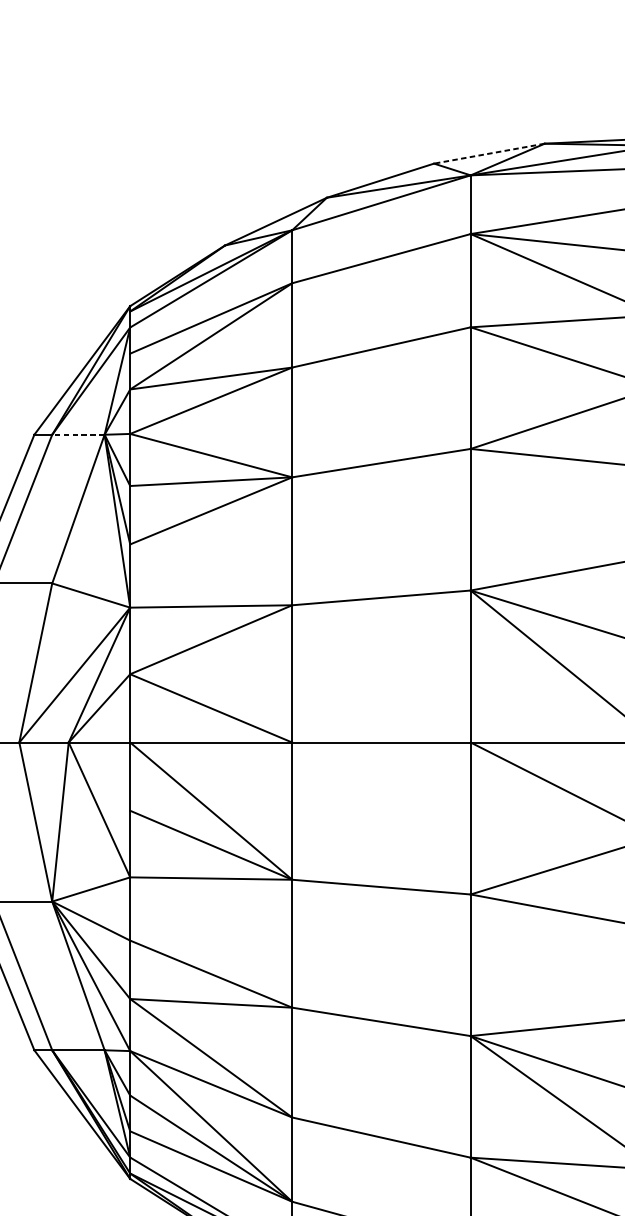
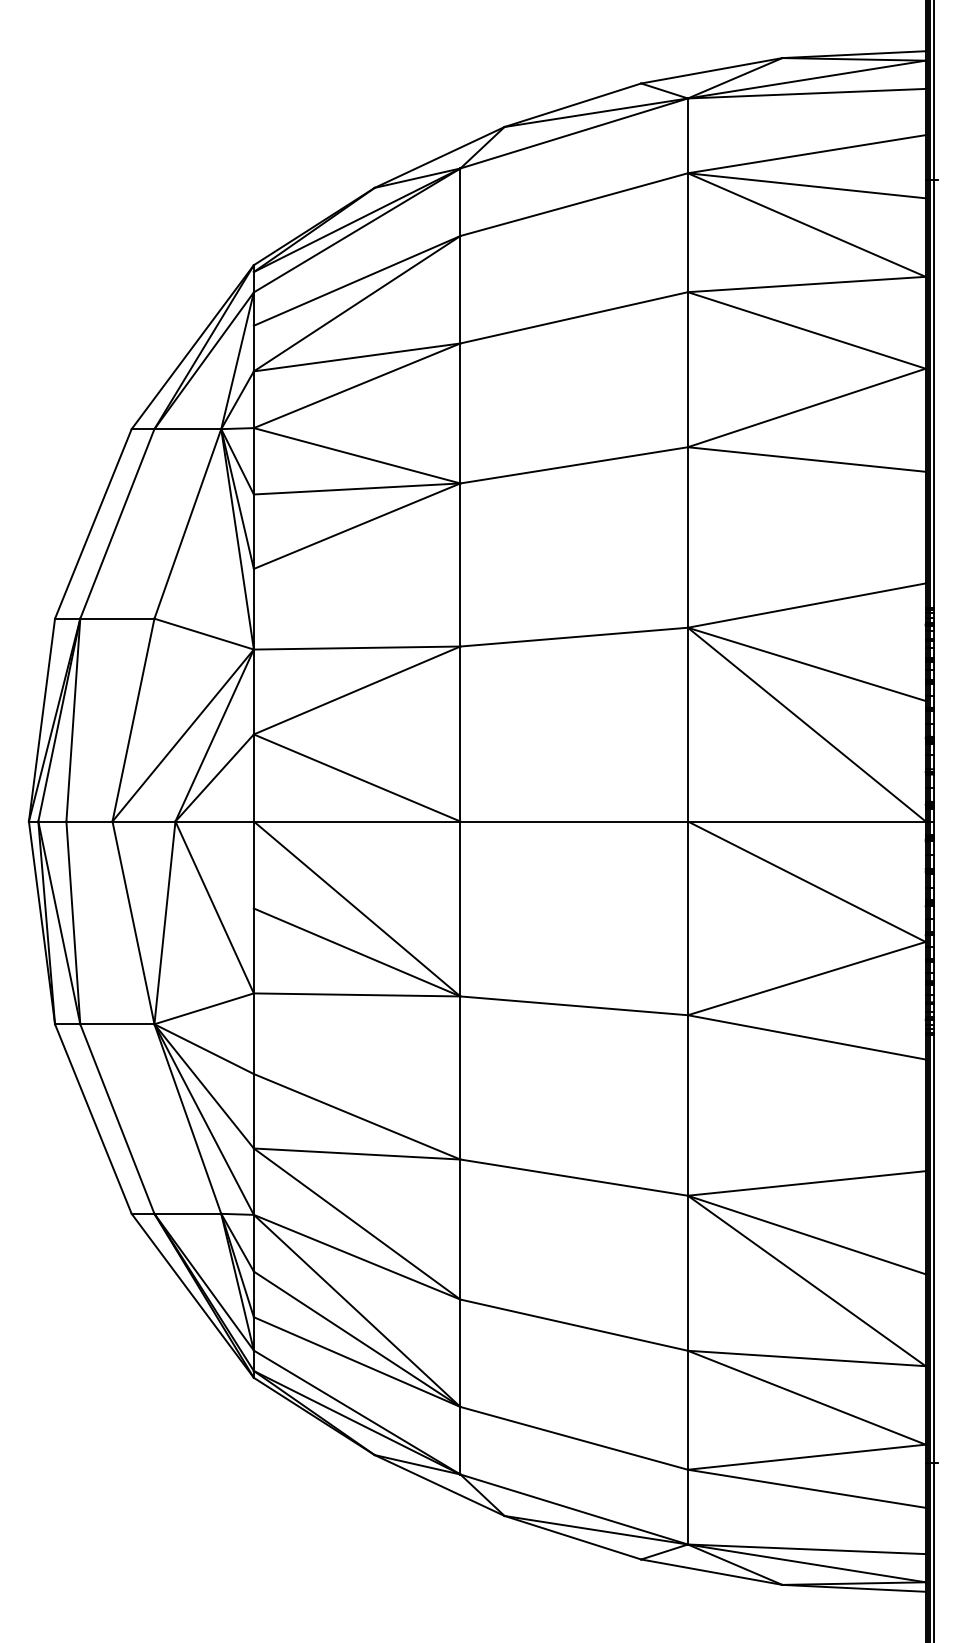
line: (489, 153) -> (711, 70), dashed -> solid
line: (78, 435) -> (187, 429), dashed -> solid

